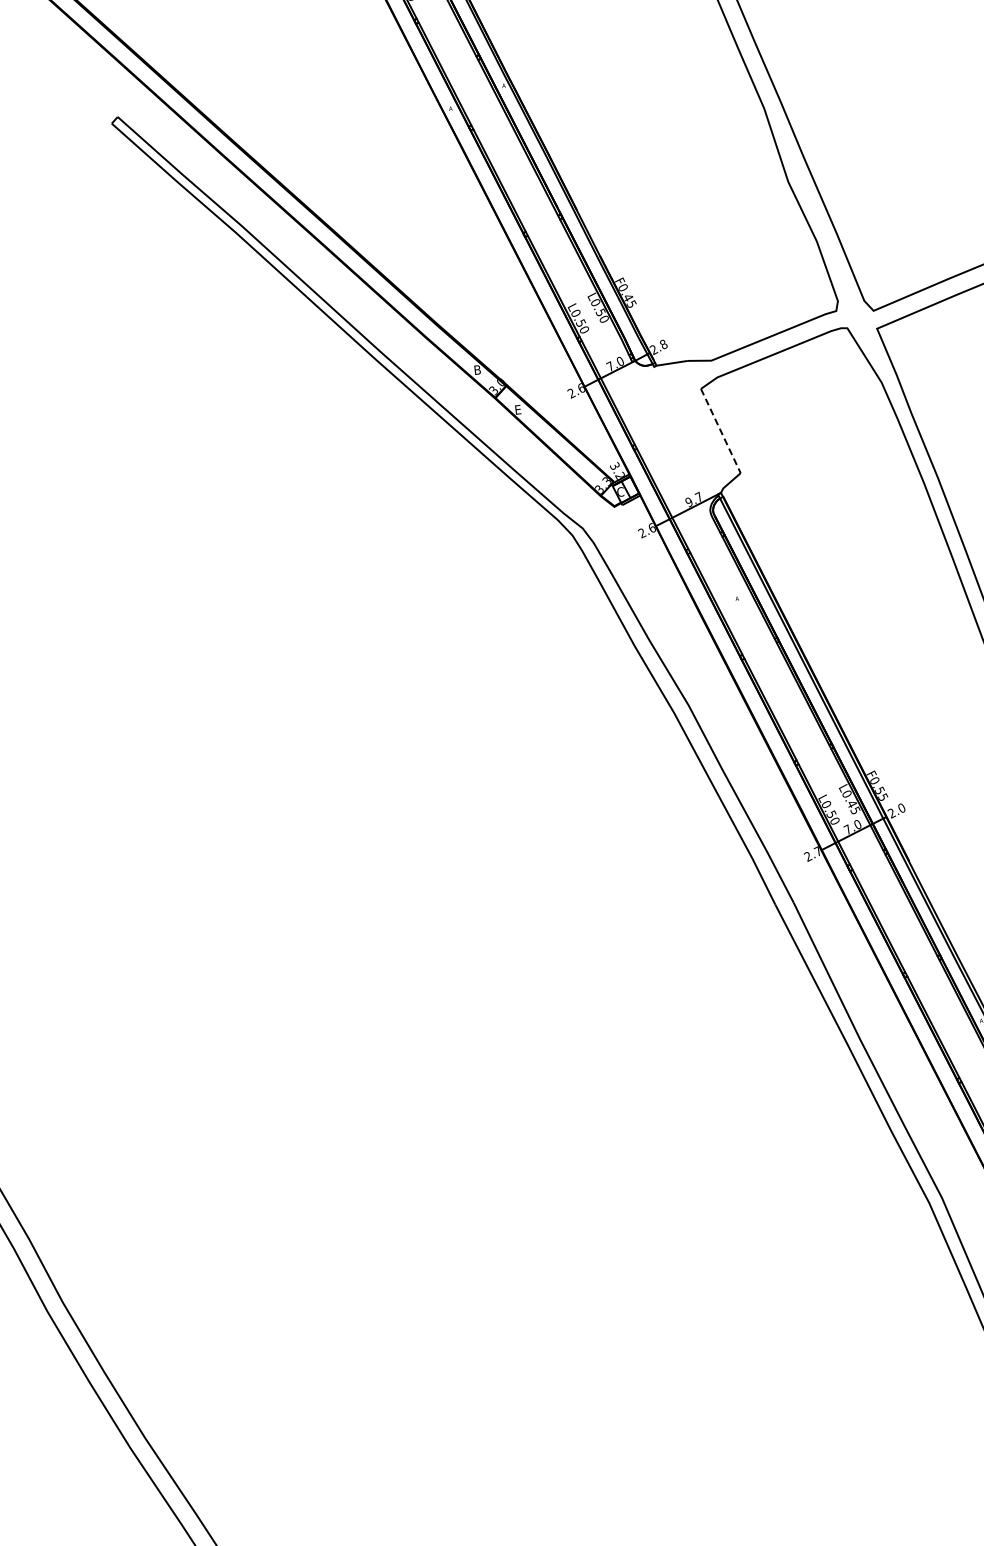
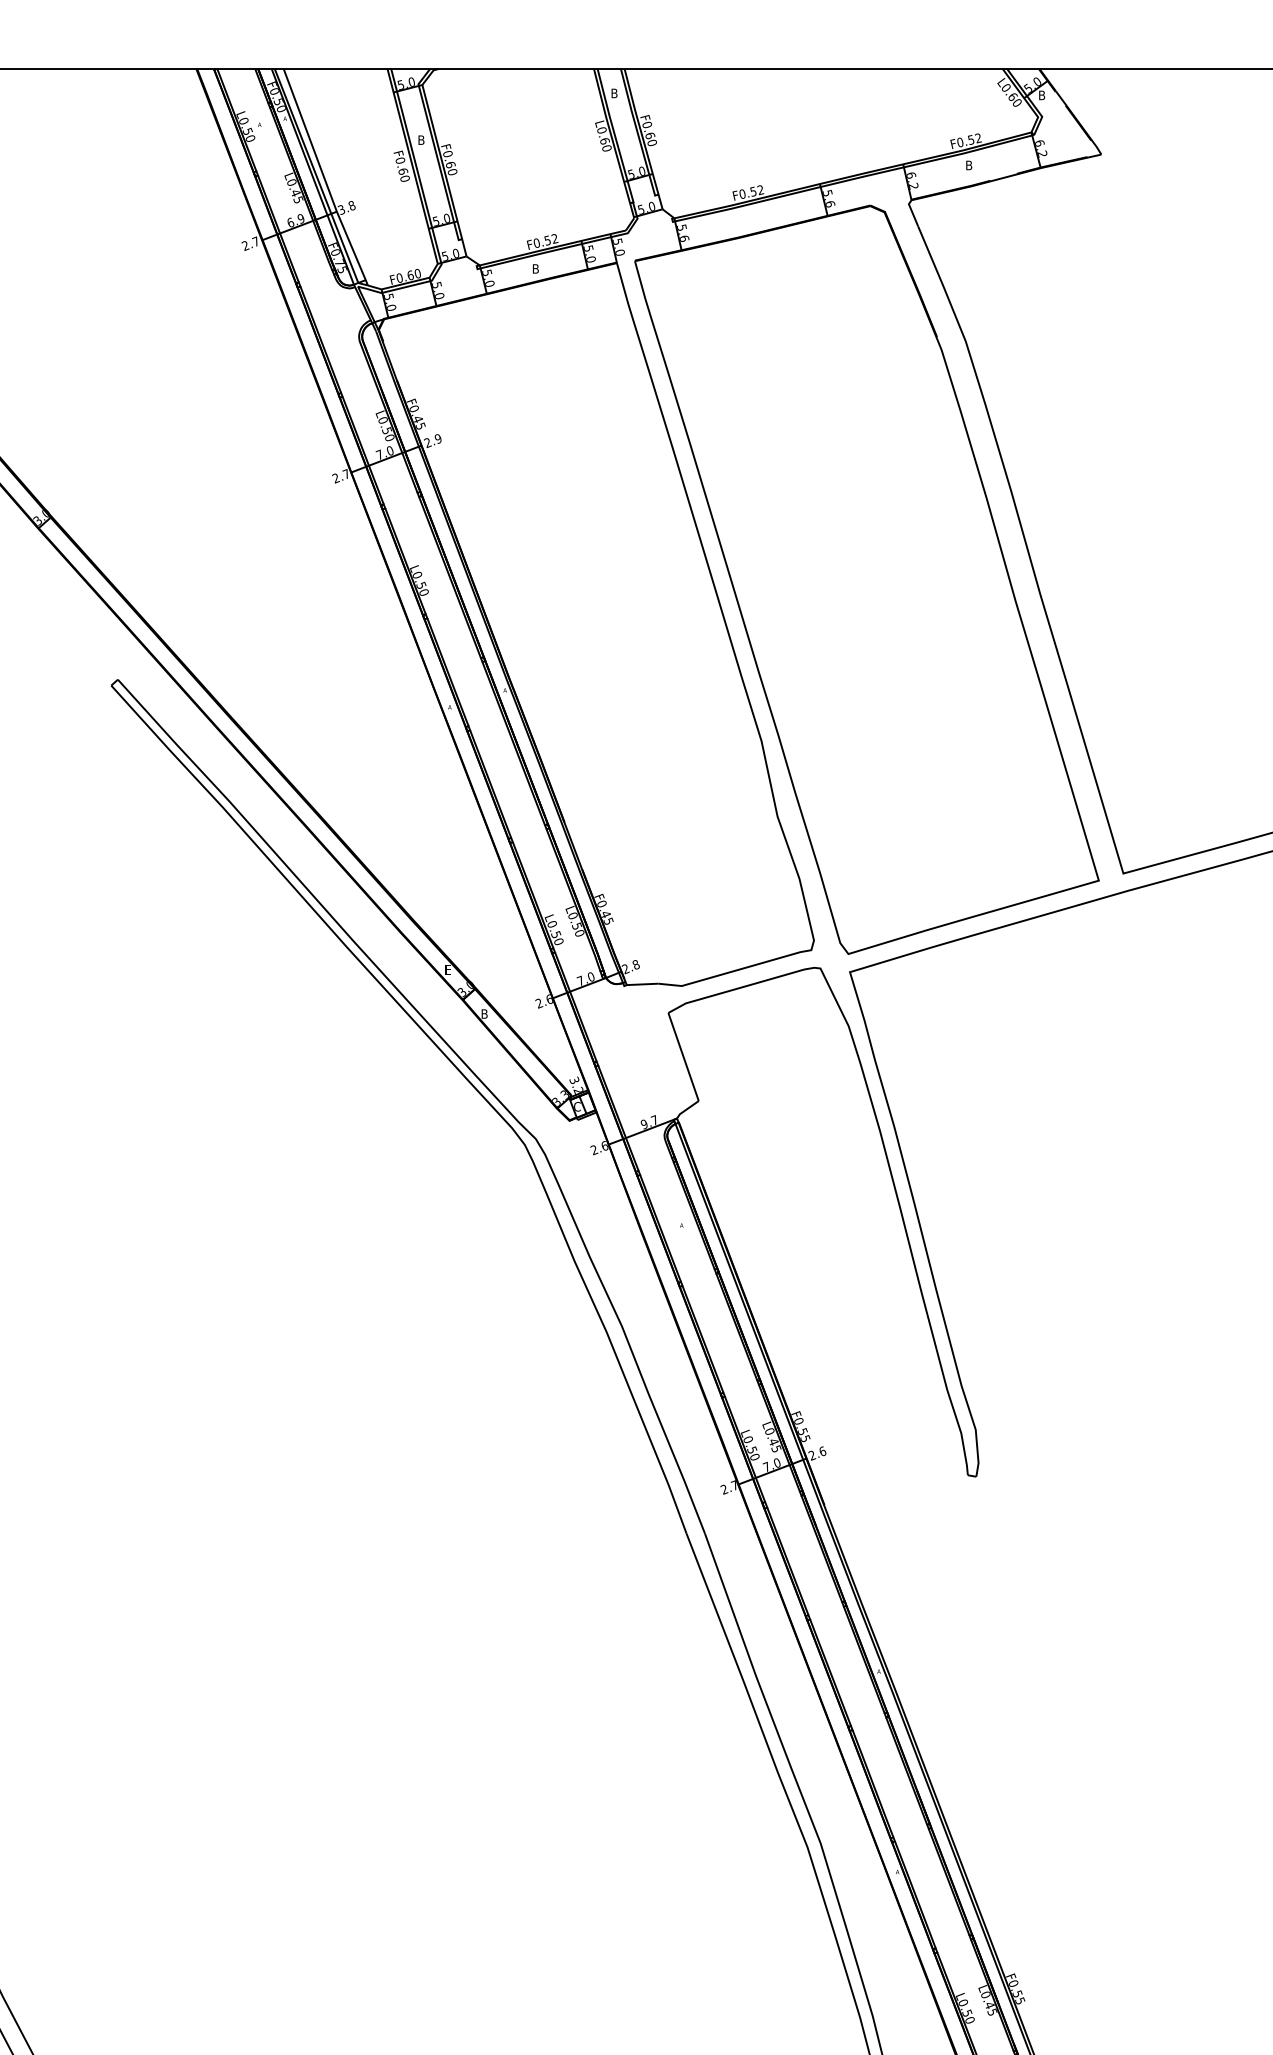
text: (477, 369) -> (448, 969), B -> E
text: (518, 409) -> (484, 1013), E -> B
line: (720, 431) -> (683, 1057), dashed -> solid
text: (901, 807) -> (822, 1450), 2.0 -> 2.6

